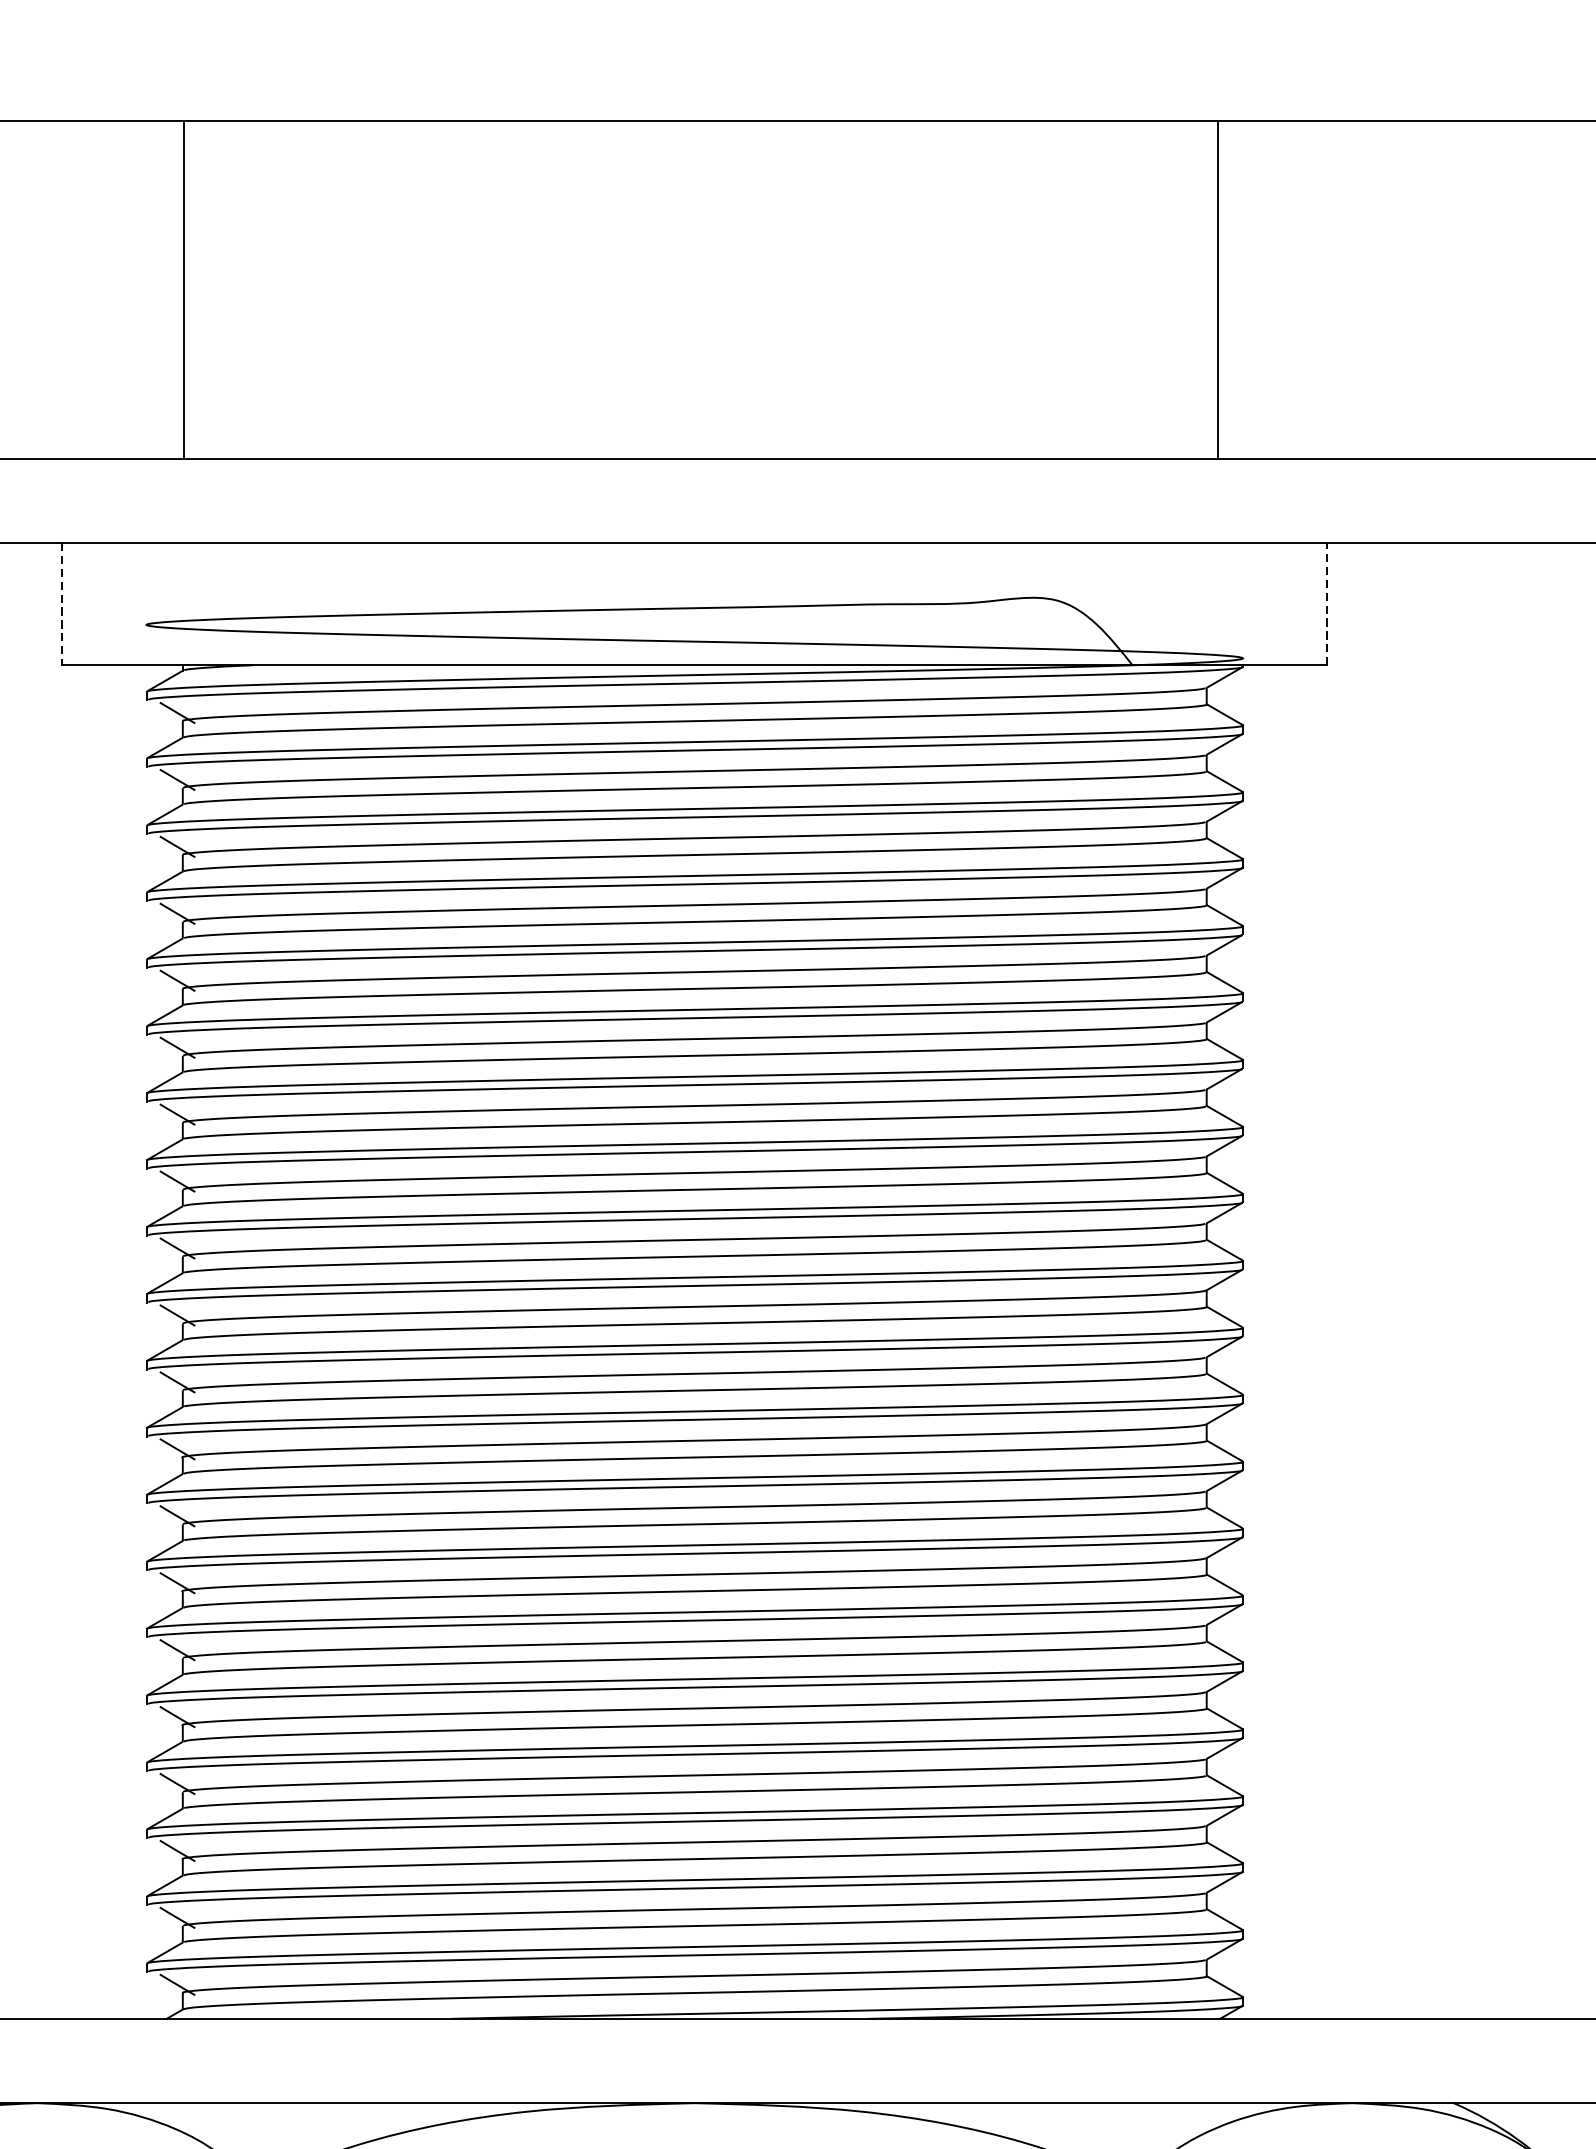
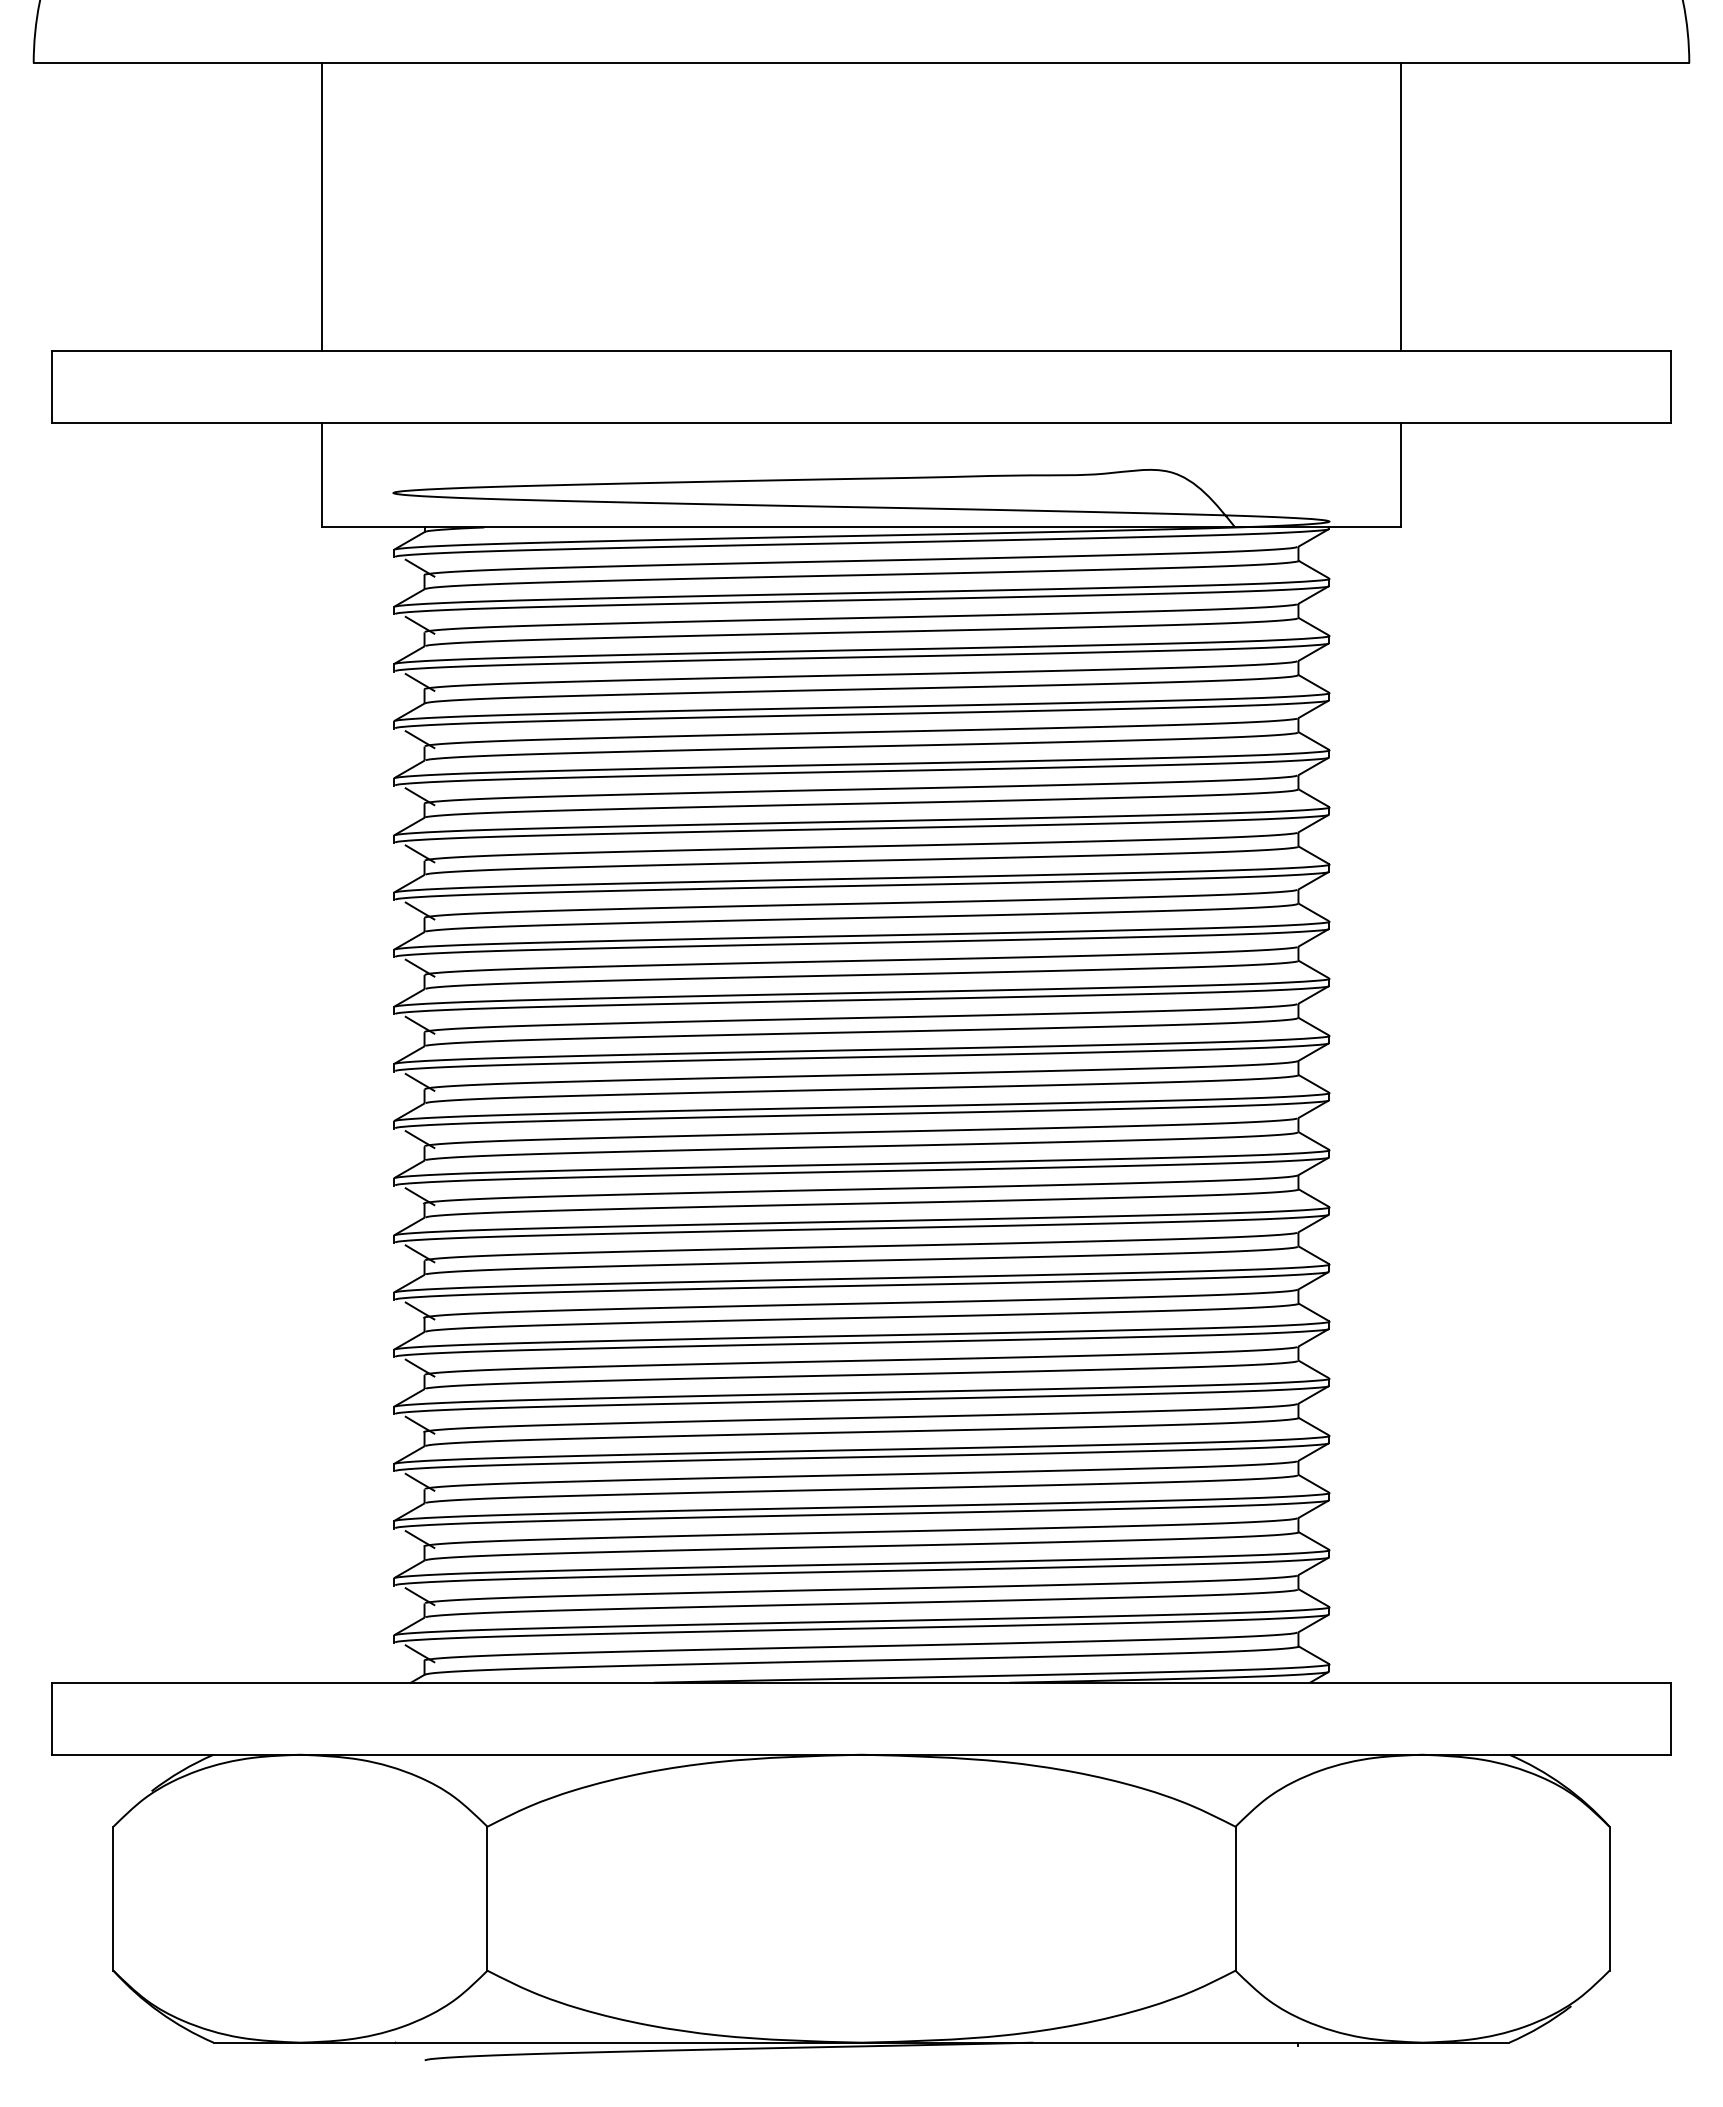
line: (183, 290) -> (321, 207), moved
line: (1218, 290) -> (1401, 207), moved
line: (1327, 603) -> (1401, 474), dashed -> solid
line: (62, 604) -> (321, 475), dashed -> solid

